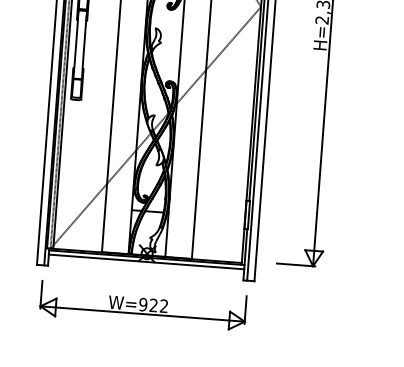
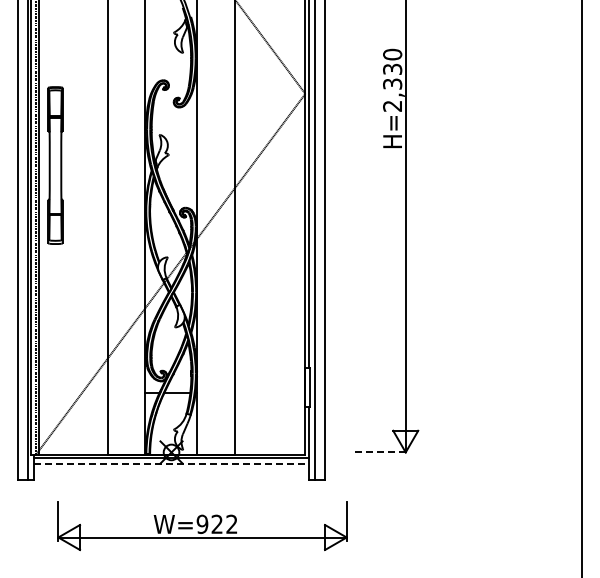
line: (146, 262) -> (171, 464), solid -> dashed
line: (296, 265) -> (382, 452), solid -> dashed
part: (143, 305) -> (202, 525), moved

